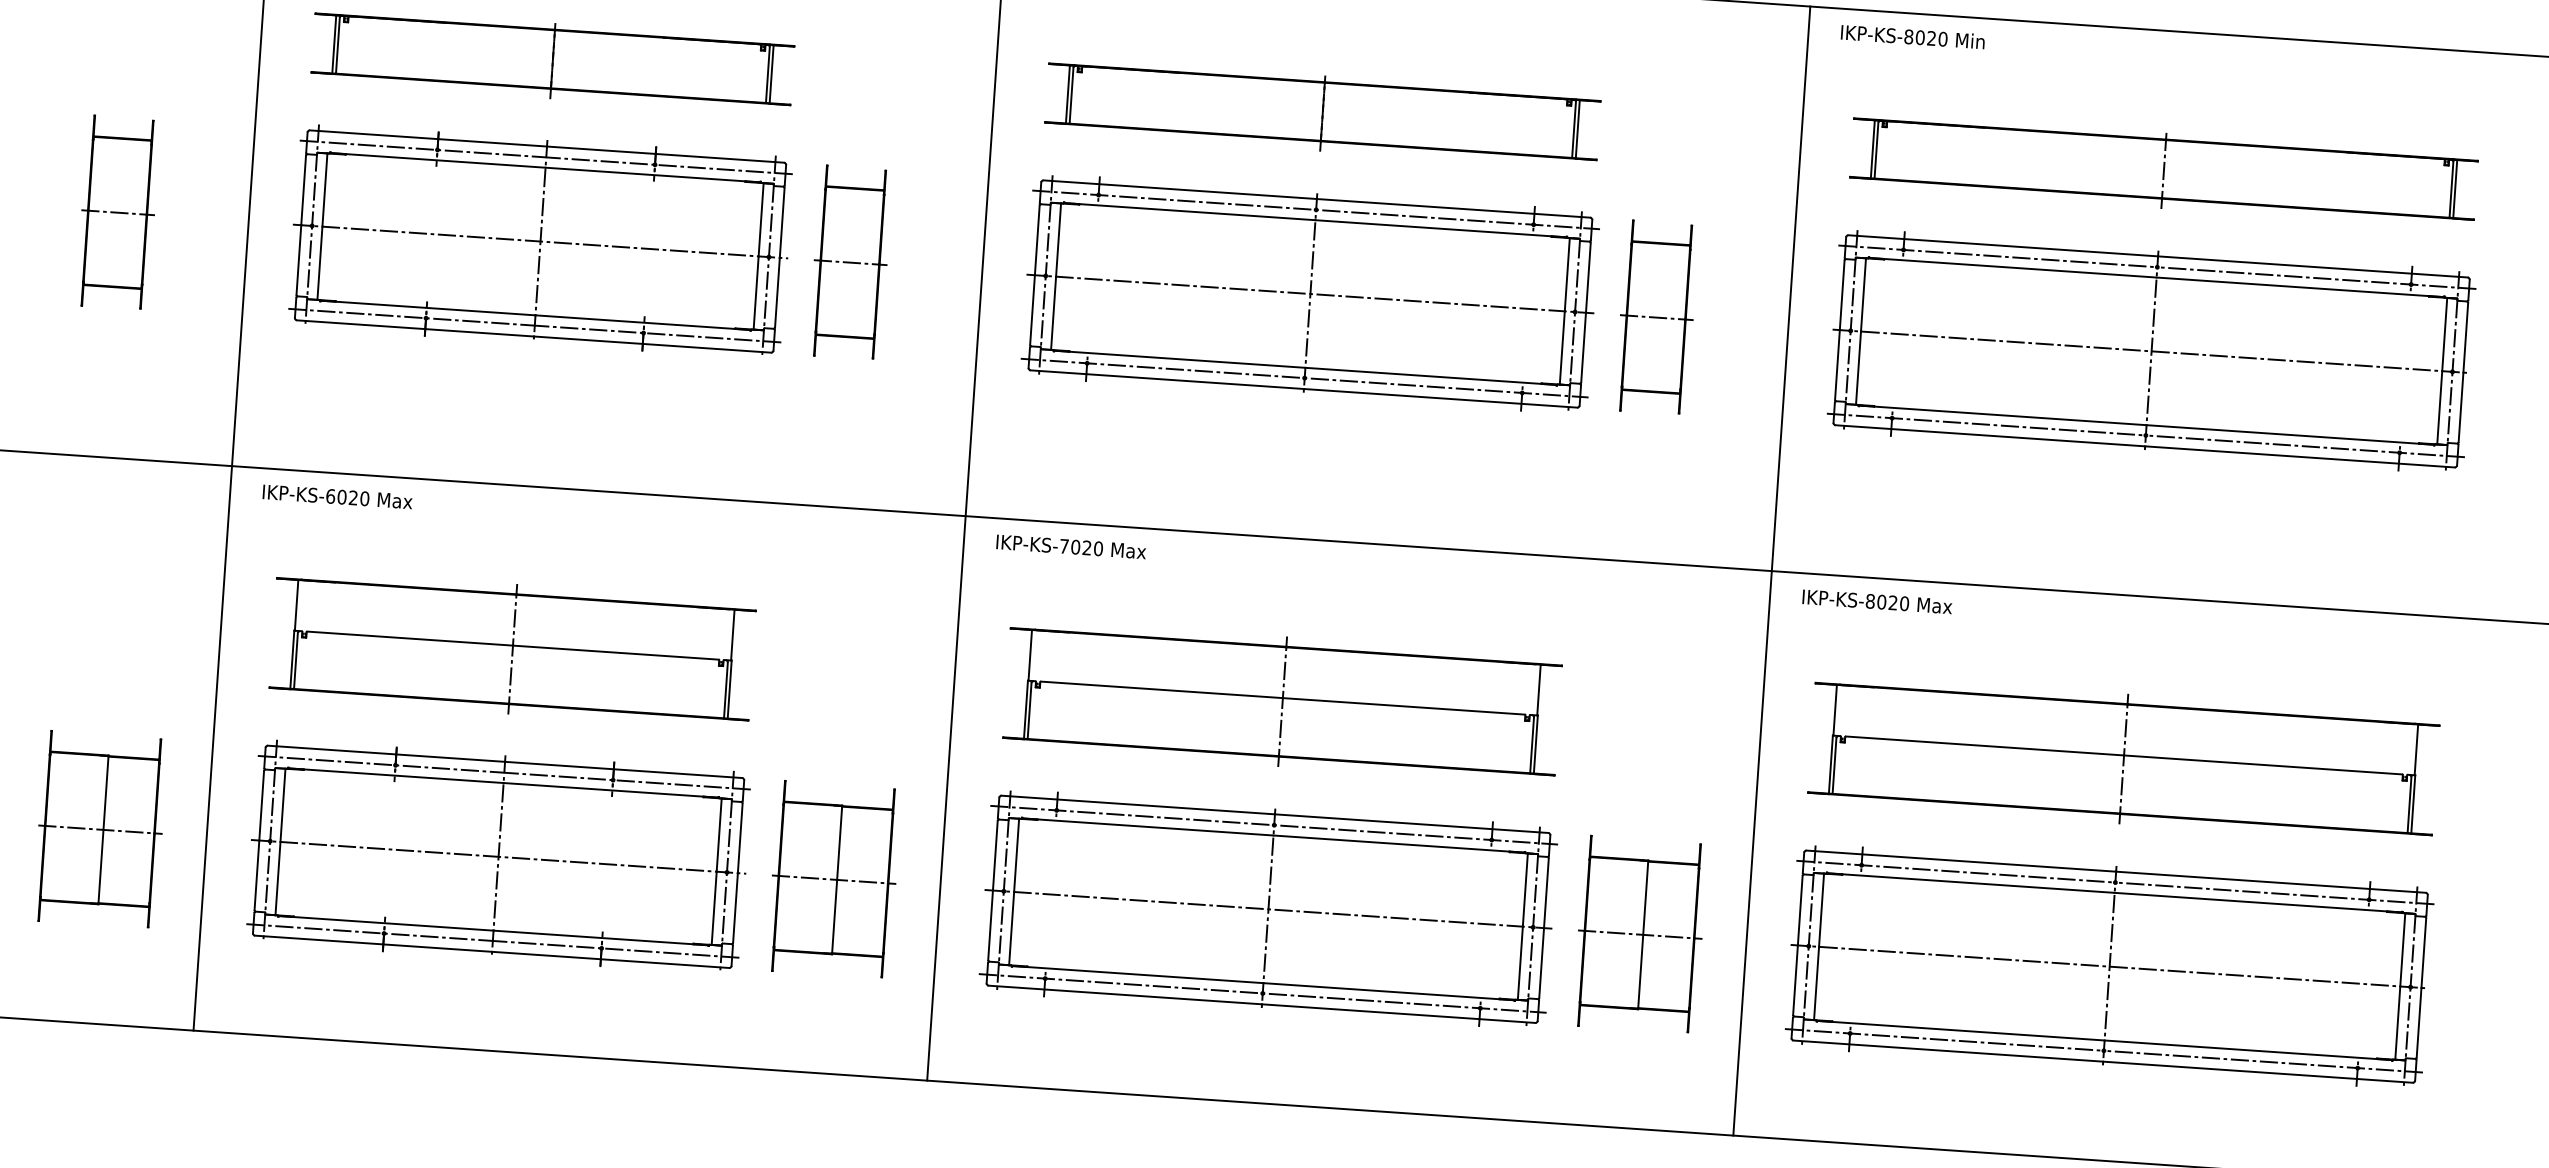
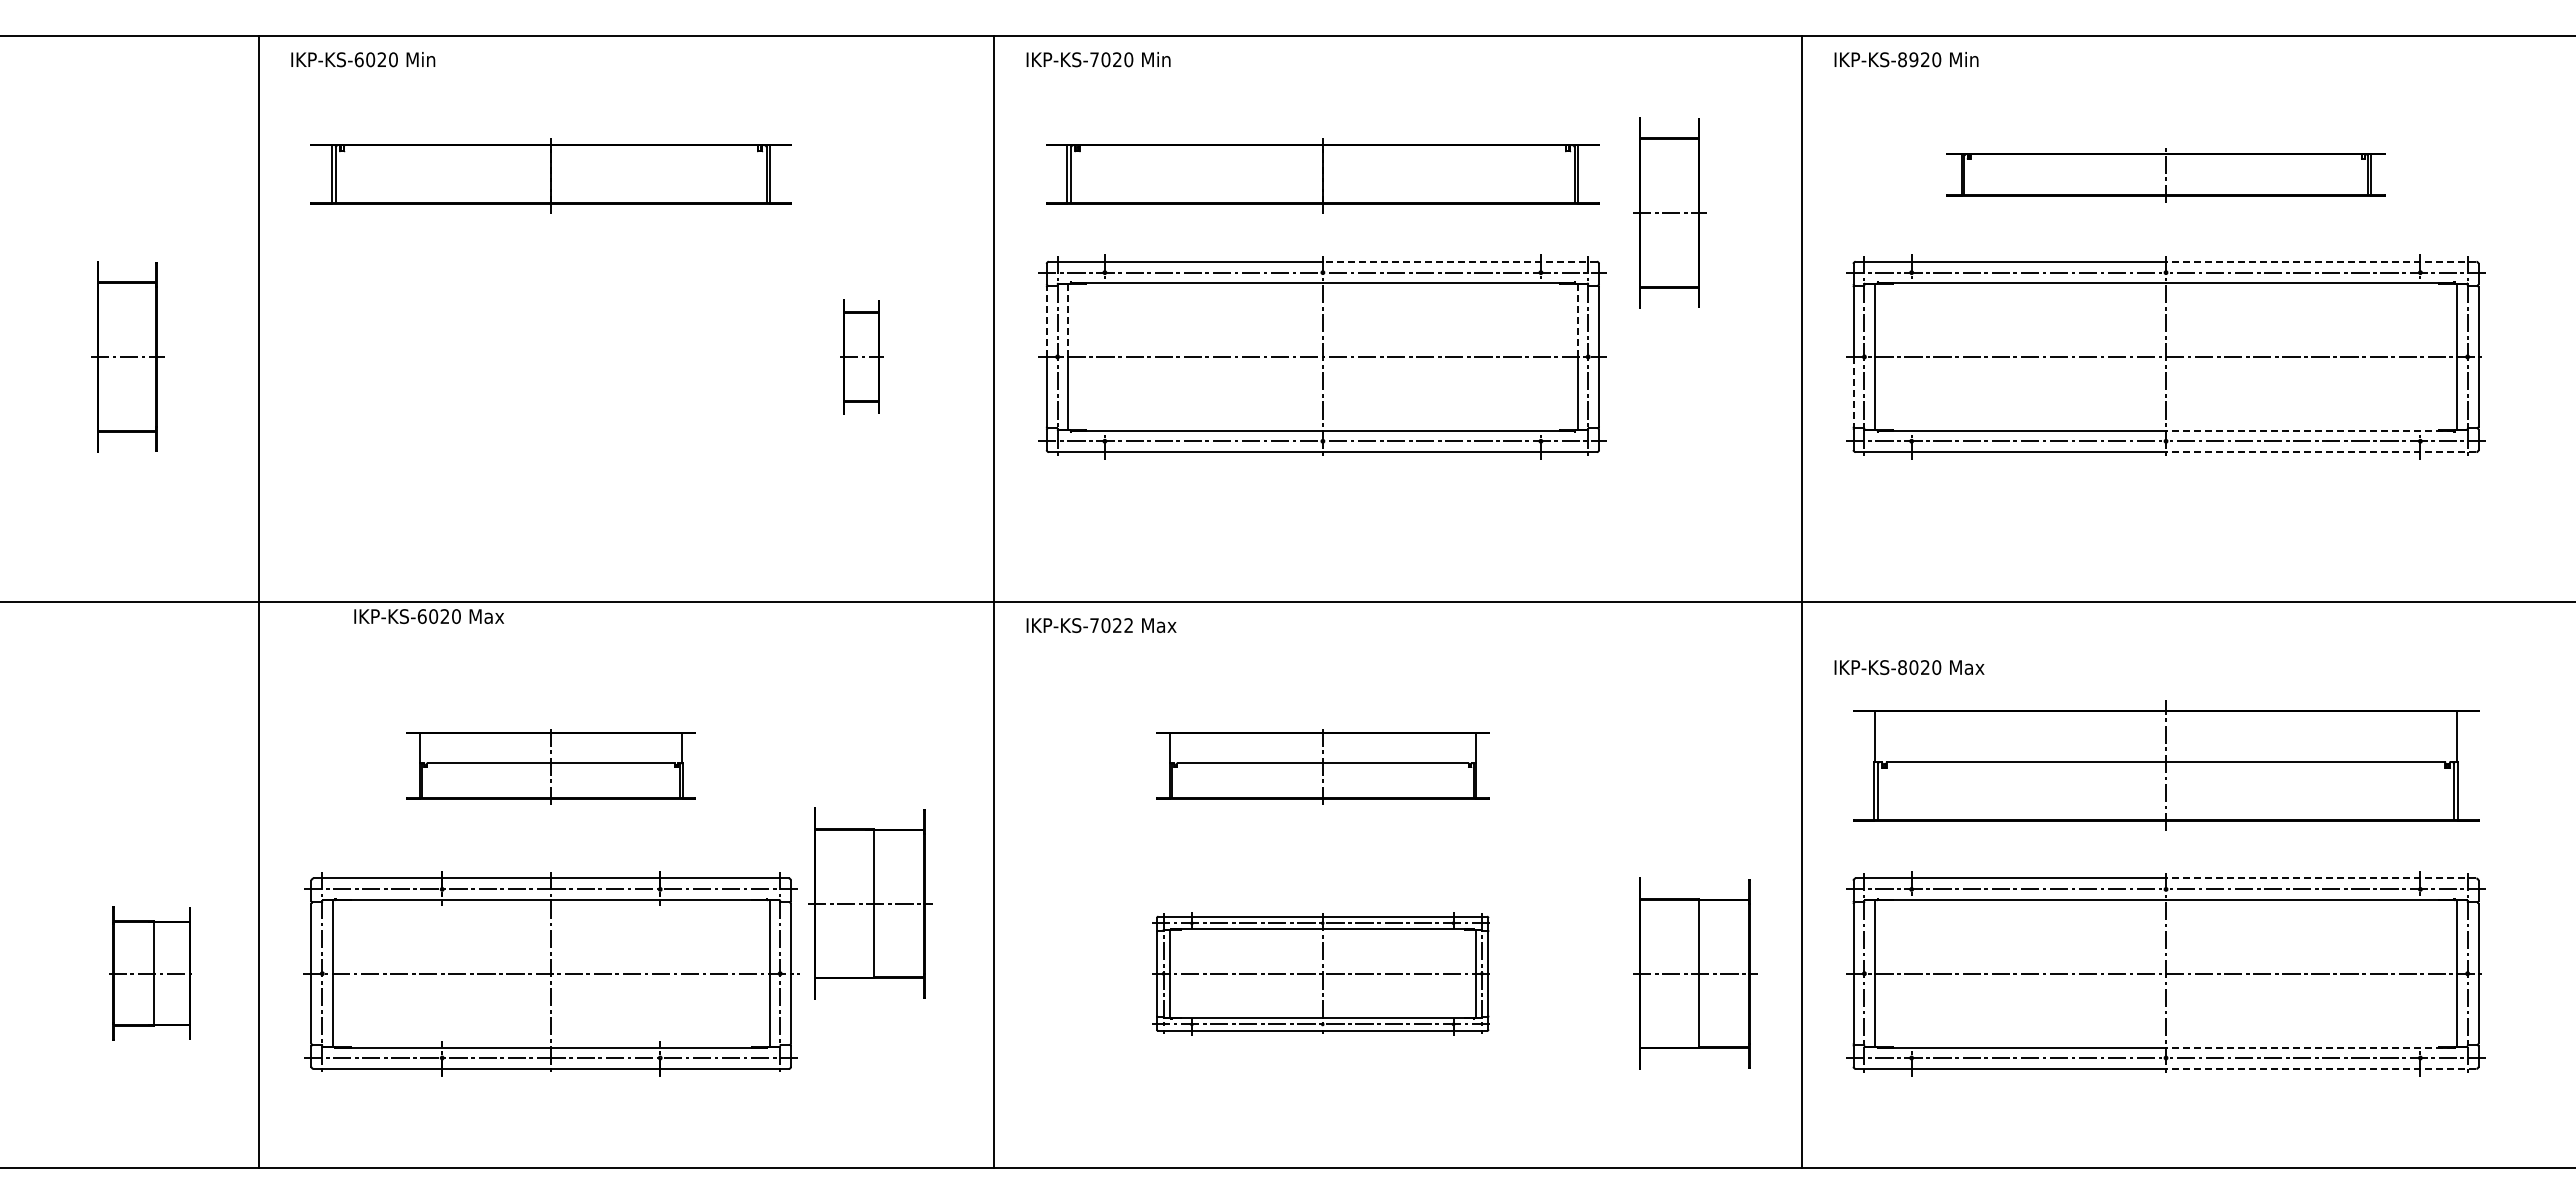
text: (1919, 37) -> (1913, 59), IKP-KS-8020 -> IKP-KS-8920
part: (2164, 170) -> (2166, 175), size x0.7
line: (1453, 208) -> (1459, 261), solid -> dashed
line: (1037, 240) -> (1046, 322), solid -> dashed
line: (1058, 240) -> (1067, 320), solid -> dashed
part: (540, 241) -> (551, 356), removed
part: (850, 262) -> (861, 356), size x0.6
line: (2312, 266) -> (2320, 261), solid -> dashed
line: (1566, 274) -> (1577, 320), solid -> dashed
part: (1656, 317) -> (1669, 212), moved
line: (1837, 364) -> (1853, 391), solid -> dashed
line: (2289, 434) -> (2309, 430), solid -> dashed
line: (2299, 457) -> (2320, 452), solid -> dashed
text: (336, 496) -> (428, 616), moved
text: (1098, 548) -> (1128, 625), IKP-KS-7020 -> IKP-KS-7022
text: (1877, 601) -> (1909, 667), moved
part: (512, 649) -> (550, 765), size x0.6
part: (1282, 701) -> (1322, 765), size x0.6
part: (100, 829) -> (152, 973), size x0.7
part: (834, 879) -> (870, 903), moved
line: (2270, 882) -> (2320, 878), solid -> dashed
part: (1268, 909) -> (1322, 973), size x0.6
line: (2247, 1050) -> (2309, 1047), solid -> dashed
line: (2257, 1071) -> (2320, 1068), solid -> dashed

